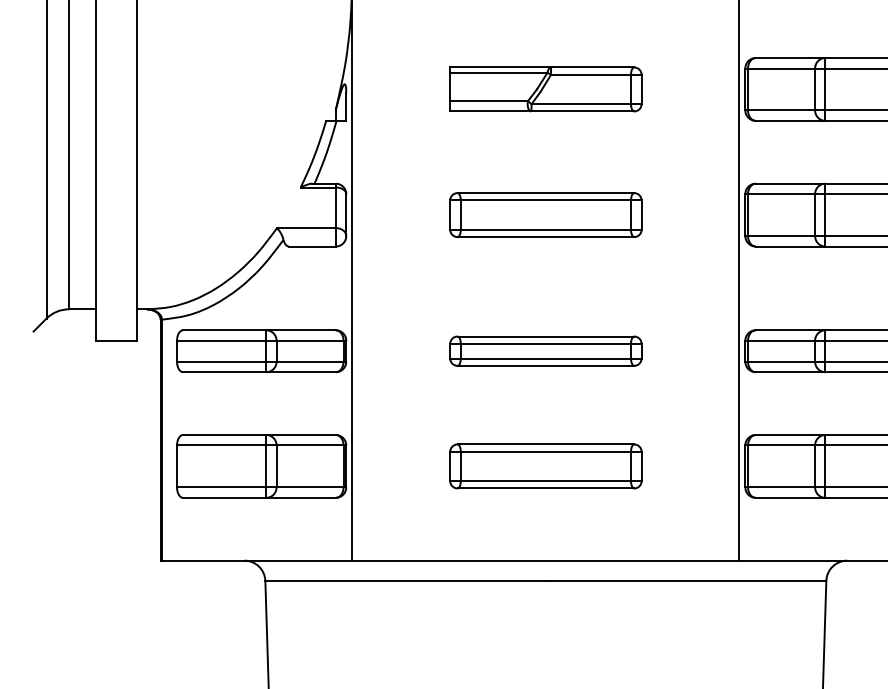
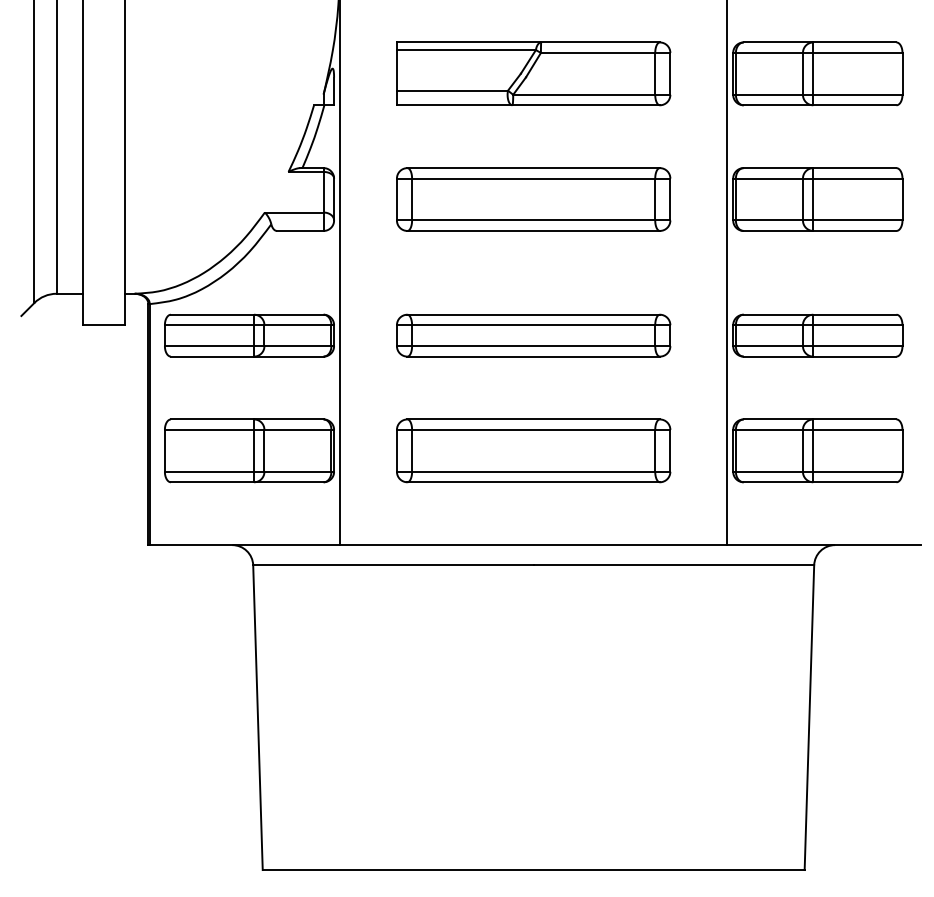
part: (545, 89) -> (533, 73), size x1.43
part: (545, 215) -> (533, 199), size x1.43
part: (545, 351) -> (533, 335), size x1.43
part: (545, 466) -> (533, 450), size x1.43

